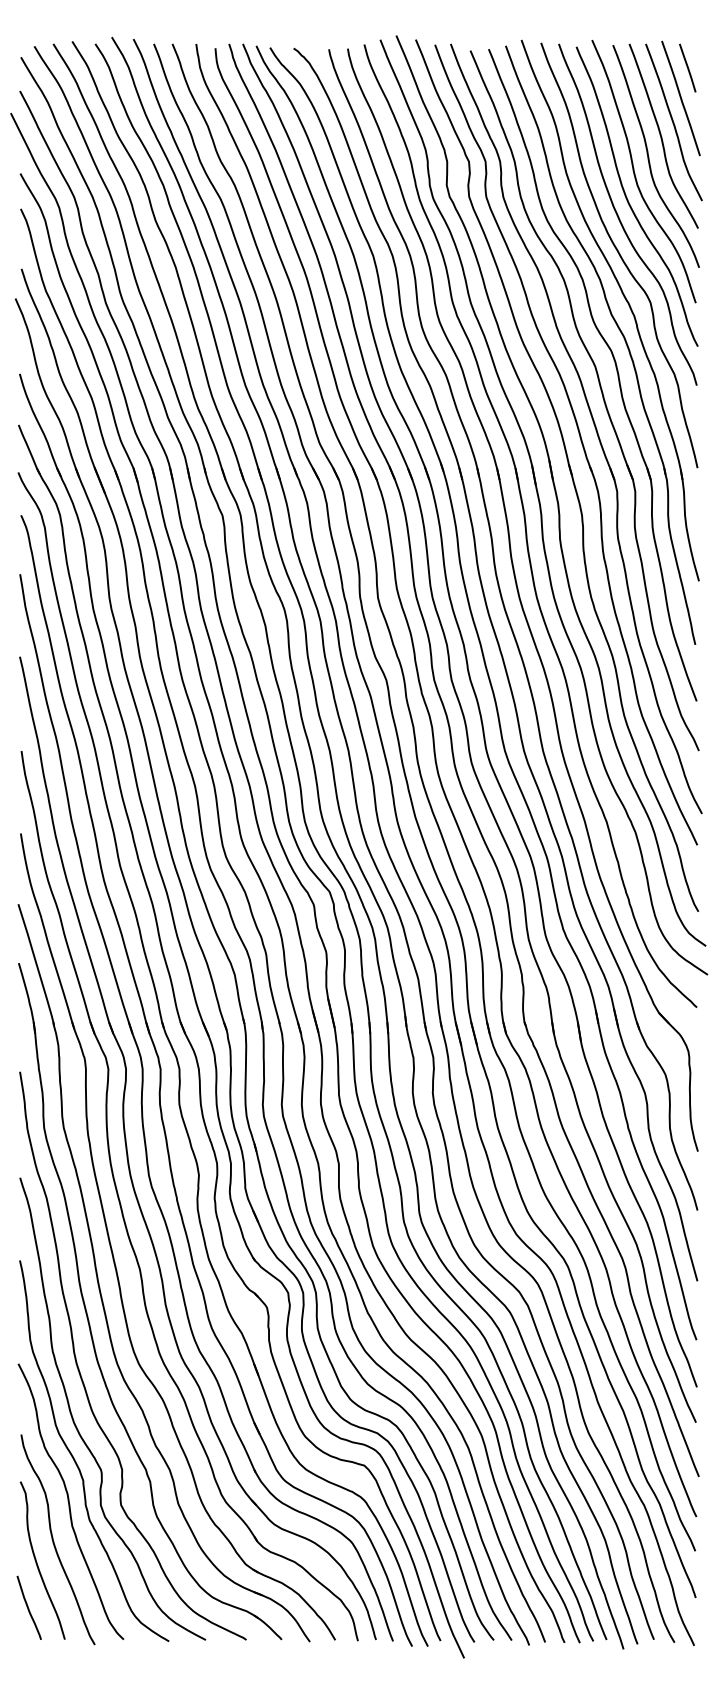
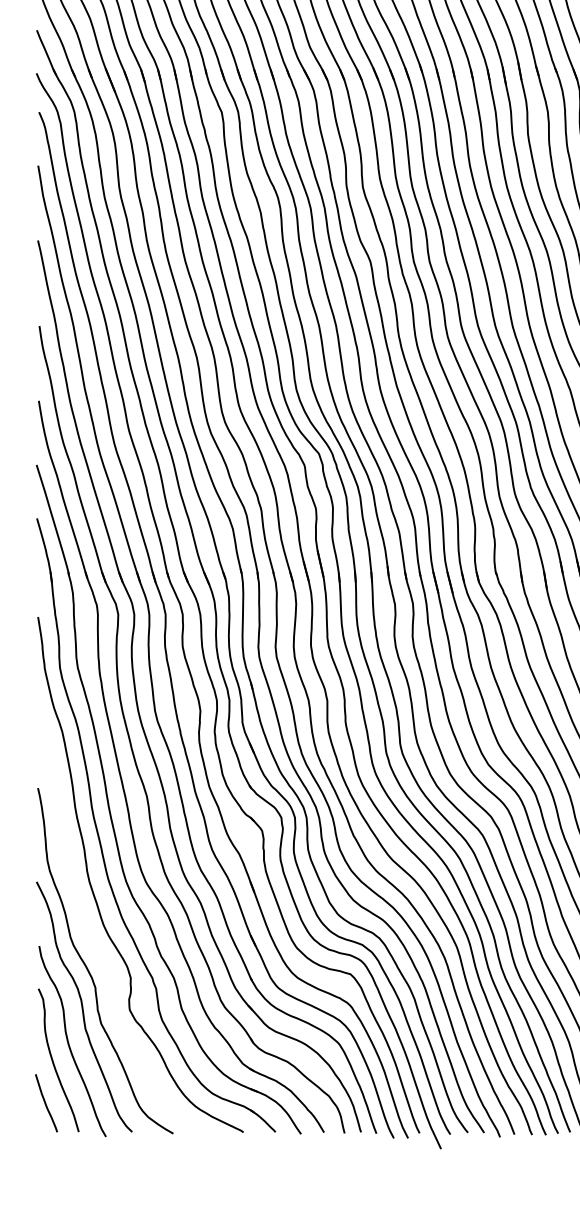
curve: (76, 1425) -> (89, 937), removed

